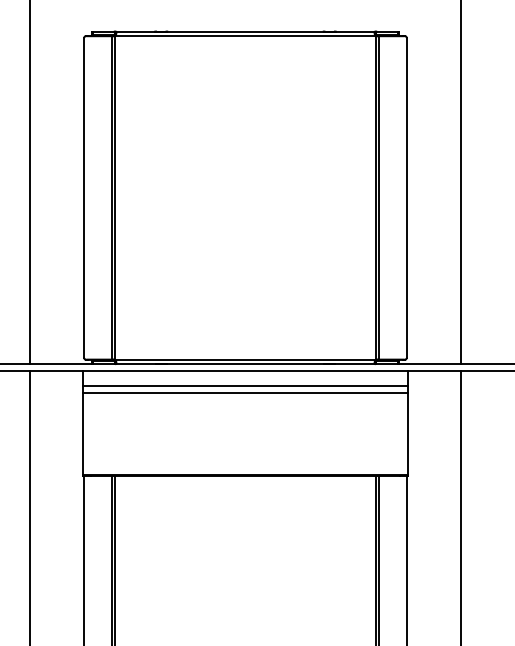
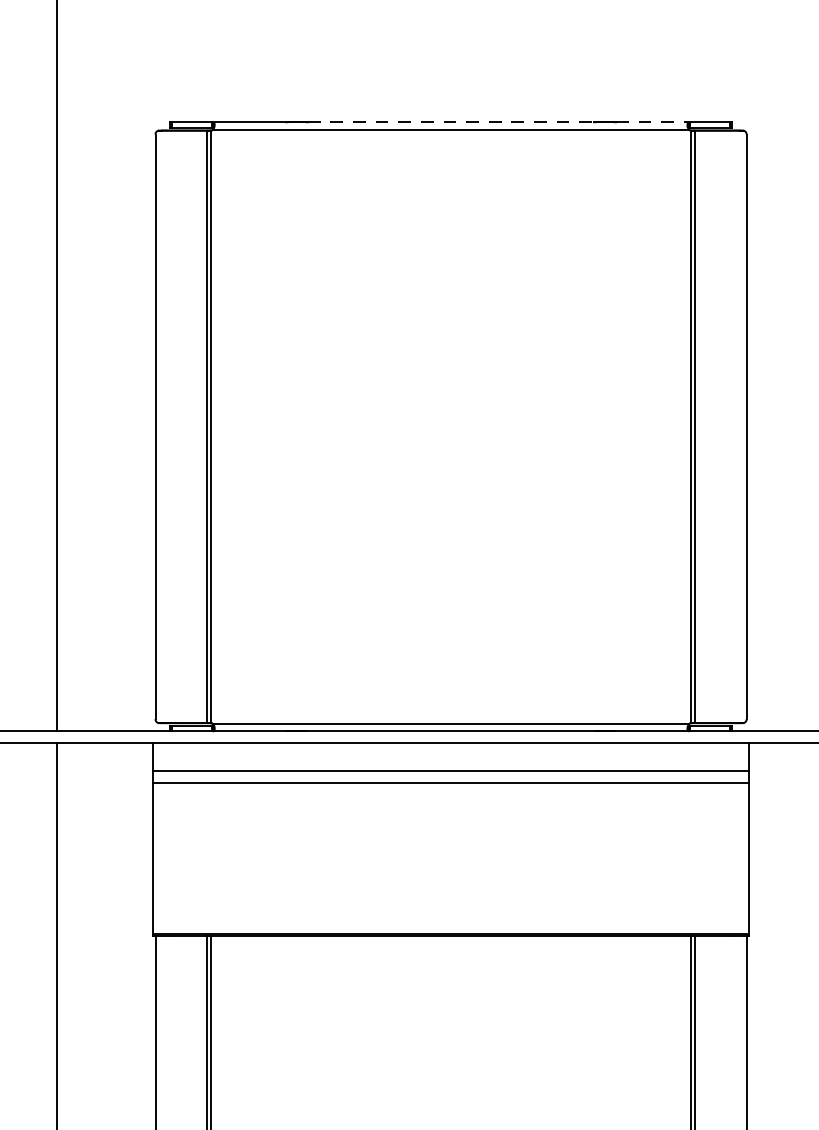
line: (245, 31) -> (451, 122), solid -> dashed
line: (356, 31) -> (654, 122), solid -> dashed

